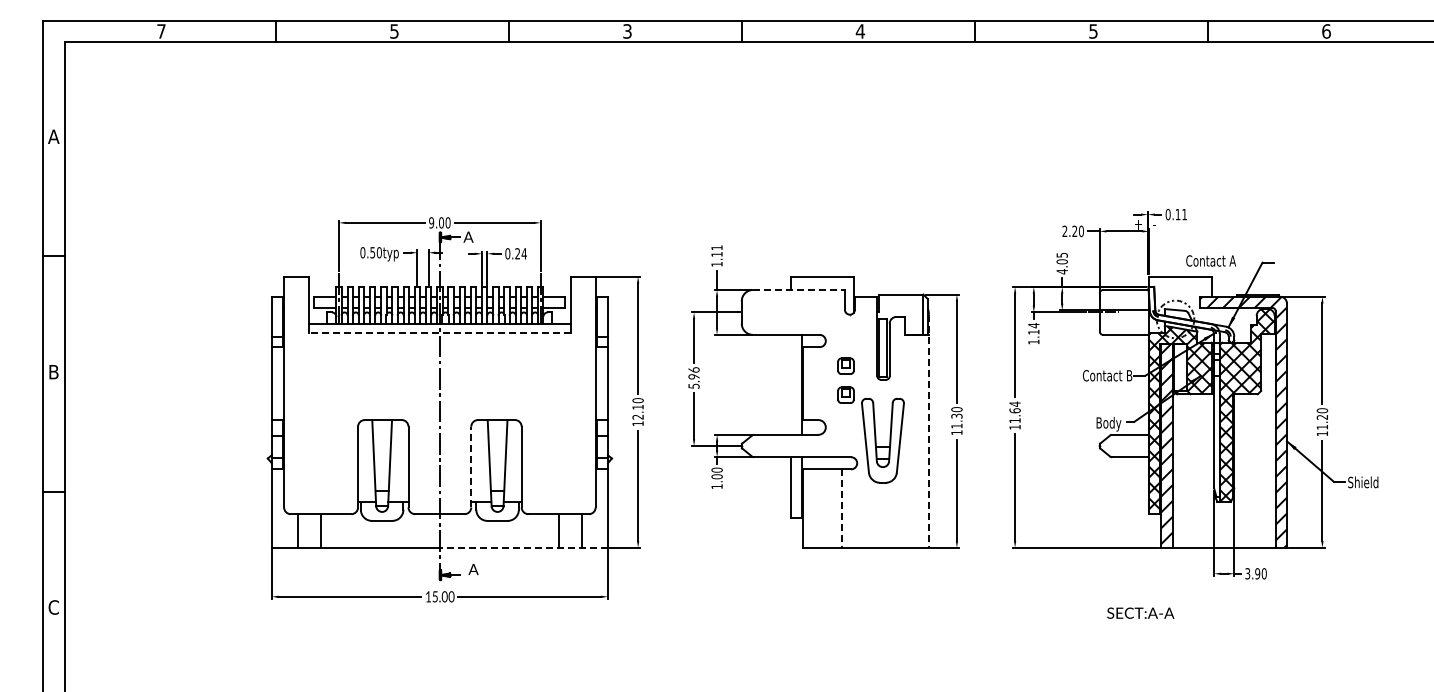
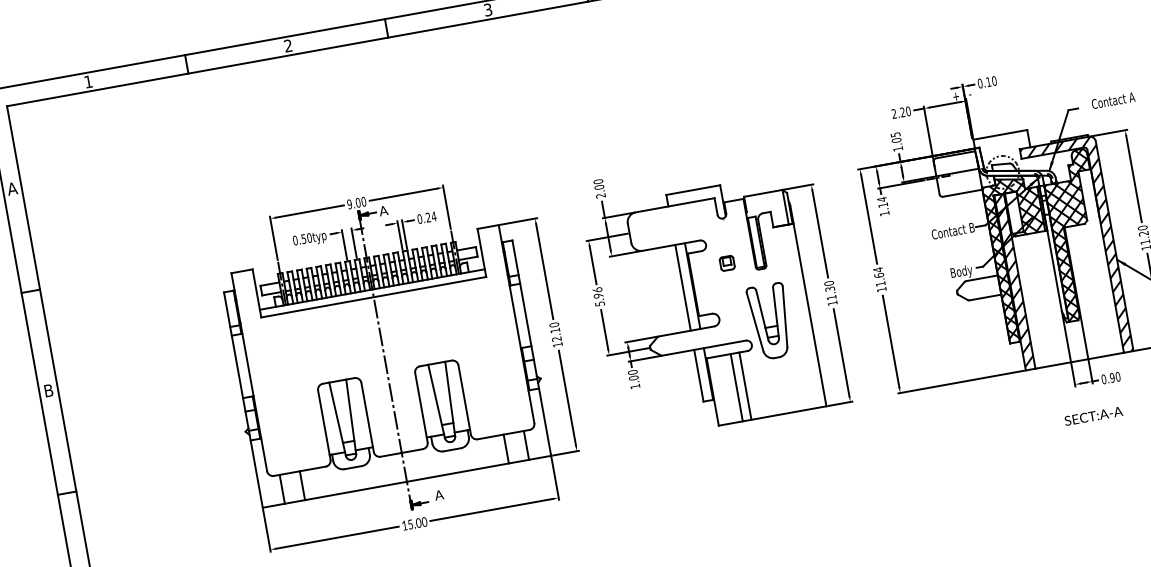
text: (161, 31) -> (88, 81), 7 -> 1
text: (394, 31) -> (288, 45), 5 -> 2
text: (1184, 214) -> (994, 80), 0.11 -> 0.10
text: (716, 255) -> (599, 188), 1.11 -> 2.00
text: (1210, 260) -> (1112, 100), moved
text: (1061, 271) -> (897, 148), 4.05 -> 1.05
line: (798, 290) -> (674, 205), dashed -> solid
line: (439, 332) -> (373, 297), dashed -> solid
line: (791, 384) -> (683, 287), added
part: (845, 394) -> (731, 287), removed
line: (928, 431) -> (808, 306), dashed -> solid
line: (471, 466) -> (421, 407), dashed -> solid
line: (831, 508) -> (736, 387), added
line: (841, 509) -> (745, 386), dashed -> solid
line: (523, 547) -> (478, 468), dashed -> solid
text: (1247, 573) -> (1103, 379), 3.90 -> 0.90
text: (1140, 612) -> (1093, 415), moved

